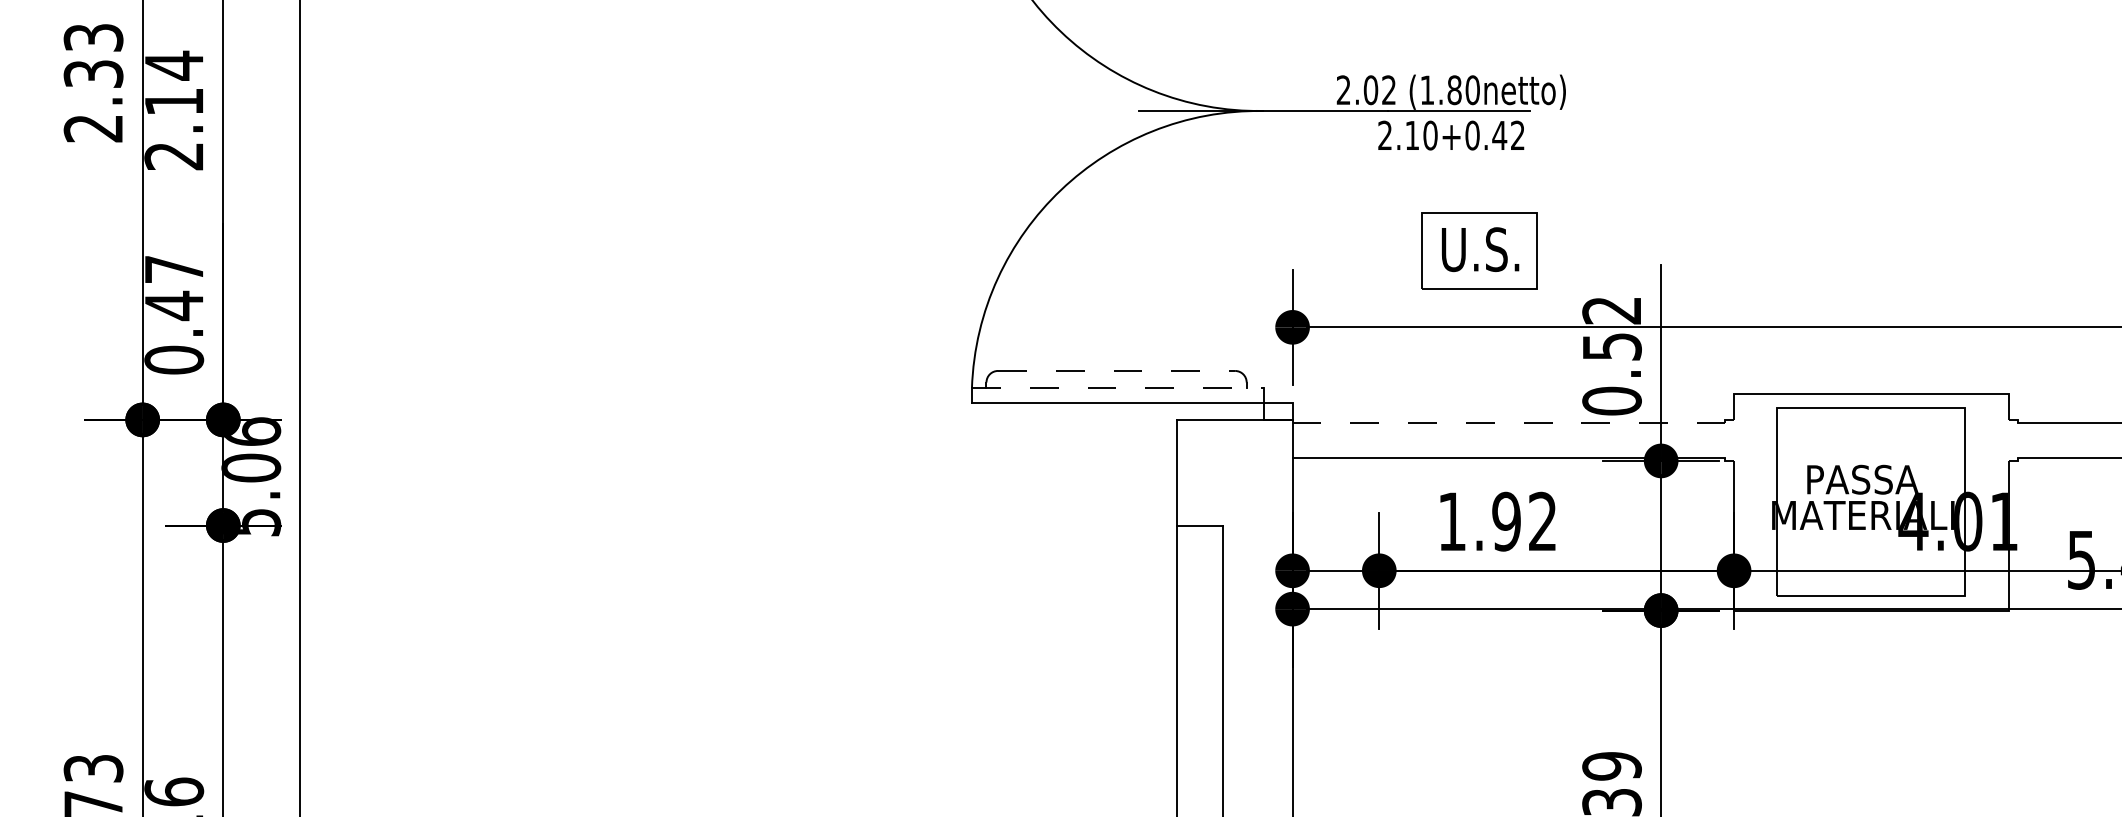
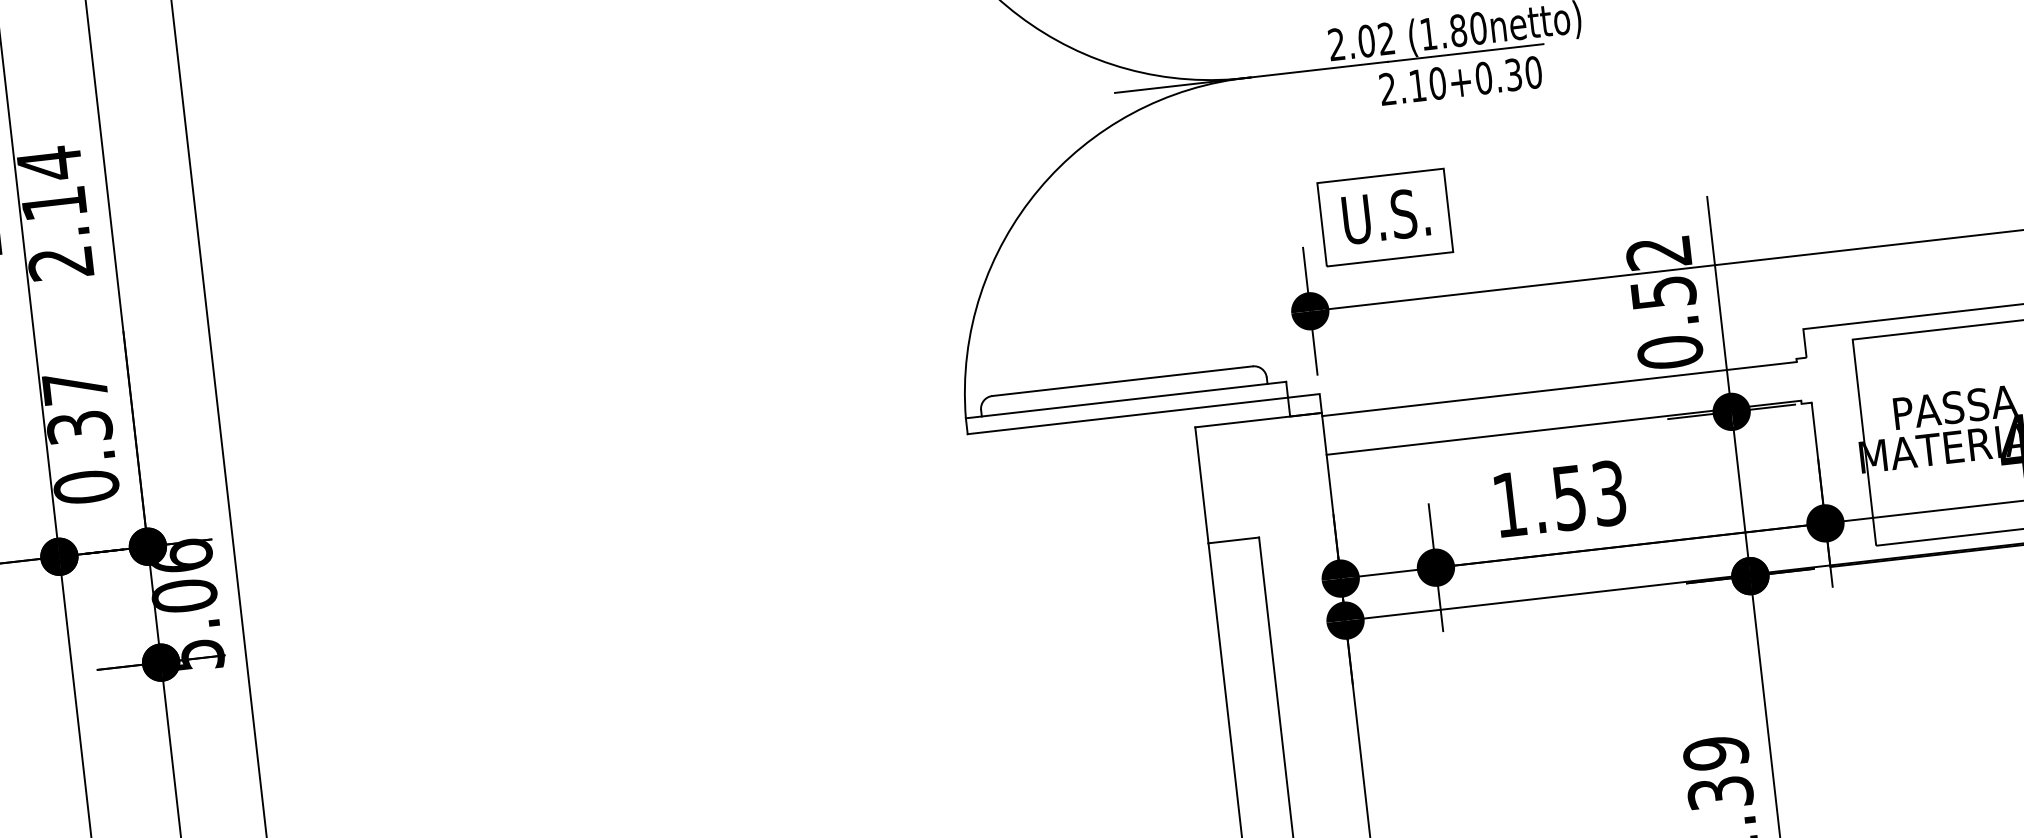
text: (1508, 135) -> (1523, 73), 2.10+0.42 -> 2.10+0.30
part: (1479, 250) -> (1385, 217), moved
text: (174, 305) -> (80, 427), 0.47 -> 0.37
line: (1116, 370) -> (1122, 380), dashed -> solid
line: (1117, 388) -> (1125, 400), dashed -> solid
line: (1509, 422) -> (1560, 388), dashed -> solid
text: (1524, 521) -> (1589, 495), 1.92 -> 1.53

